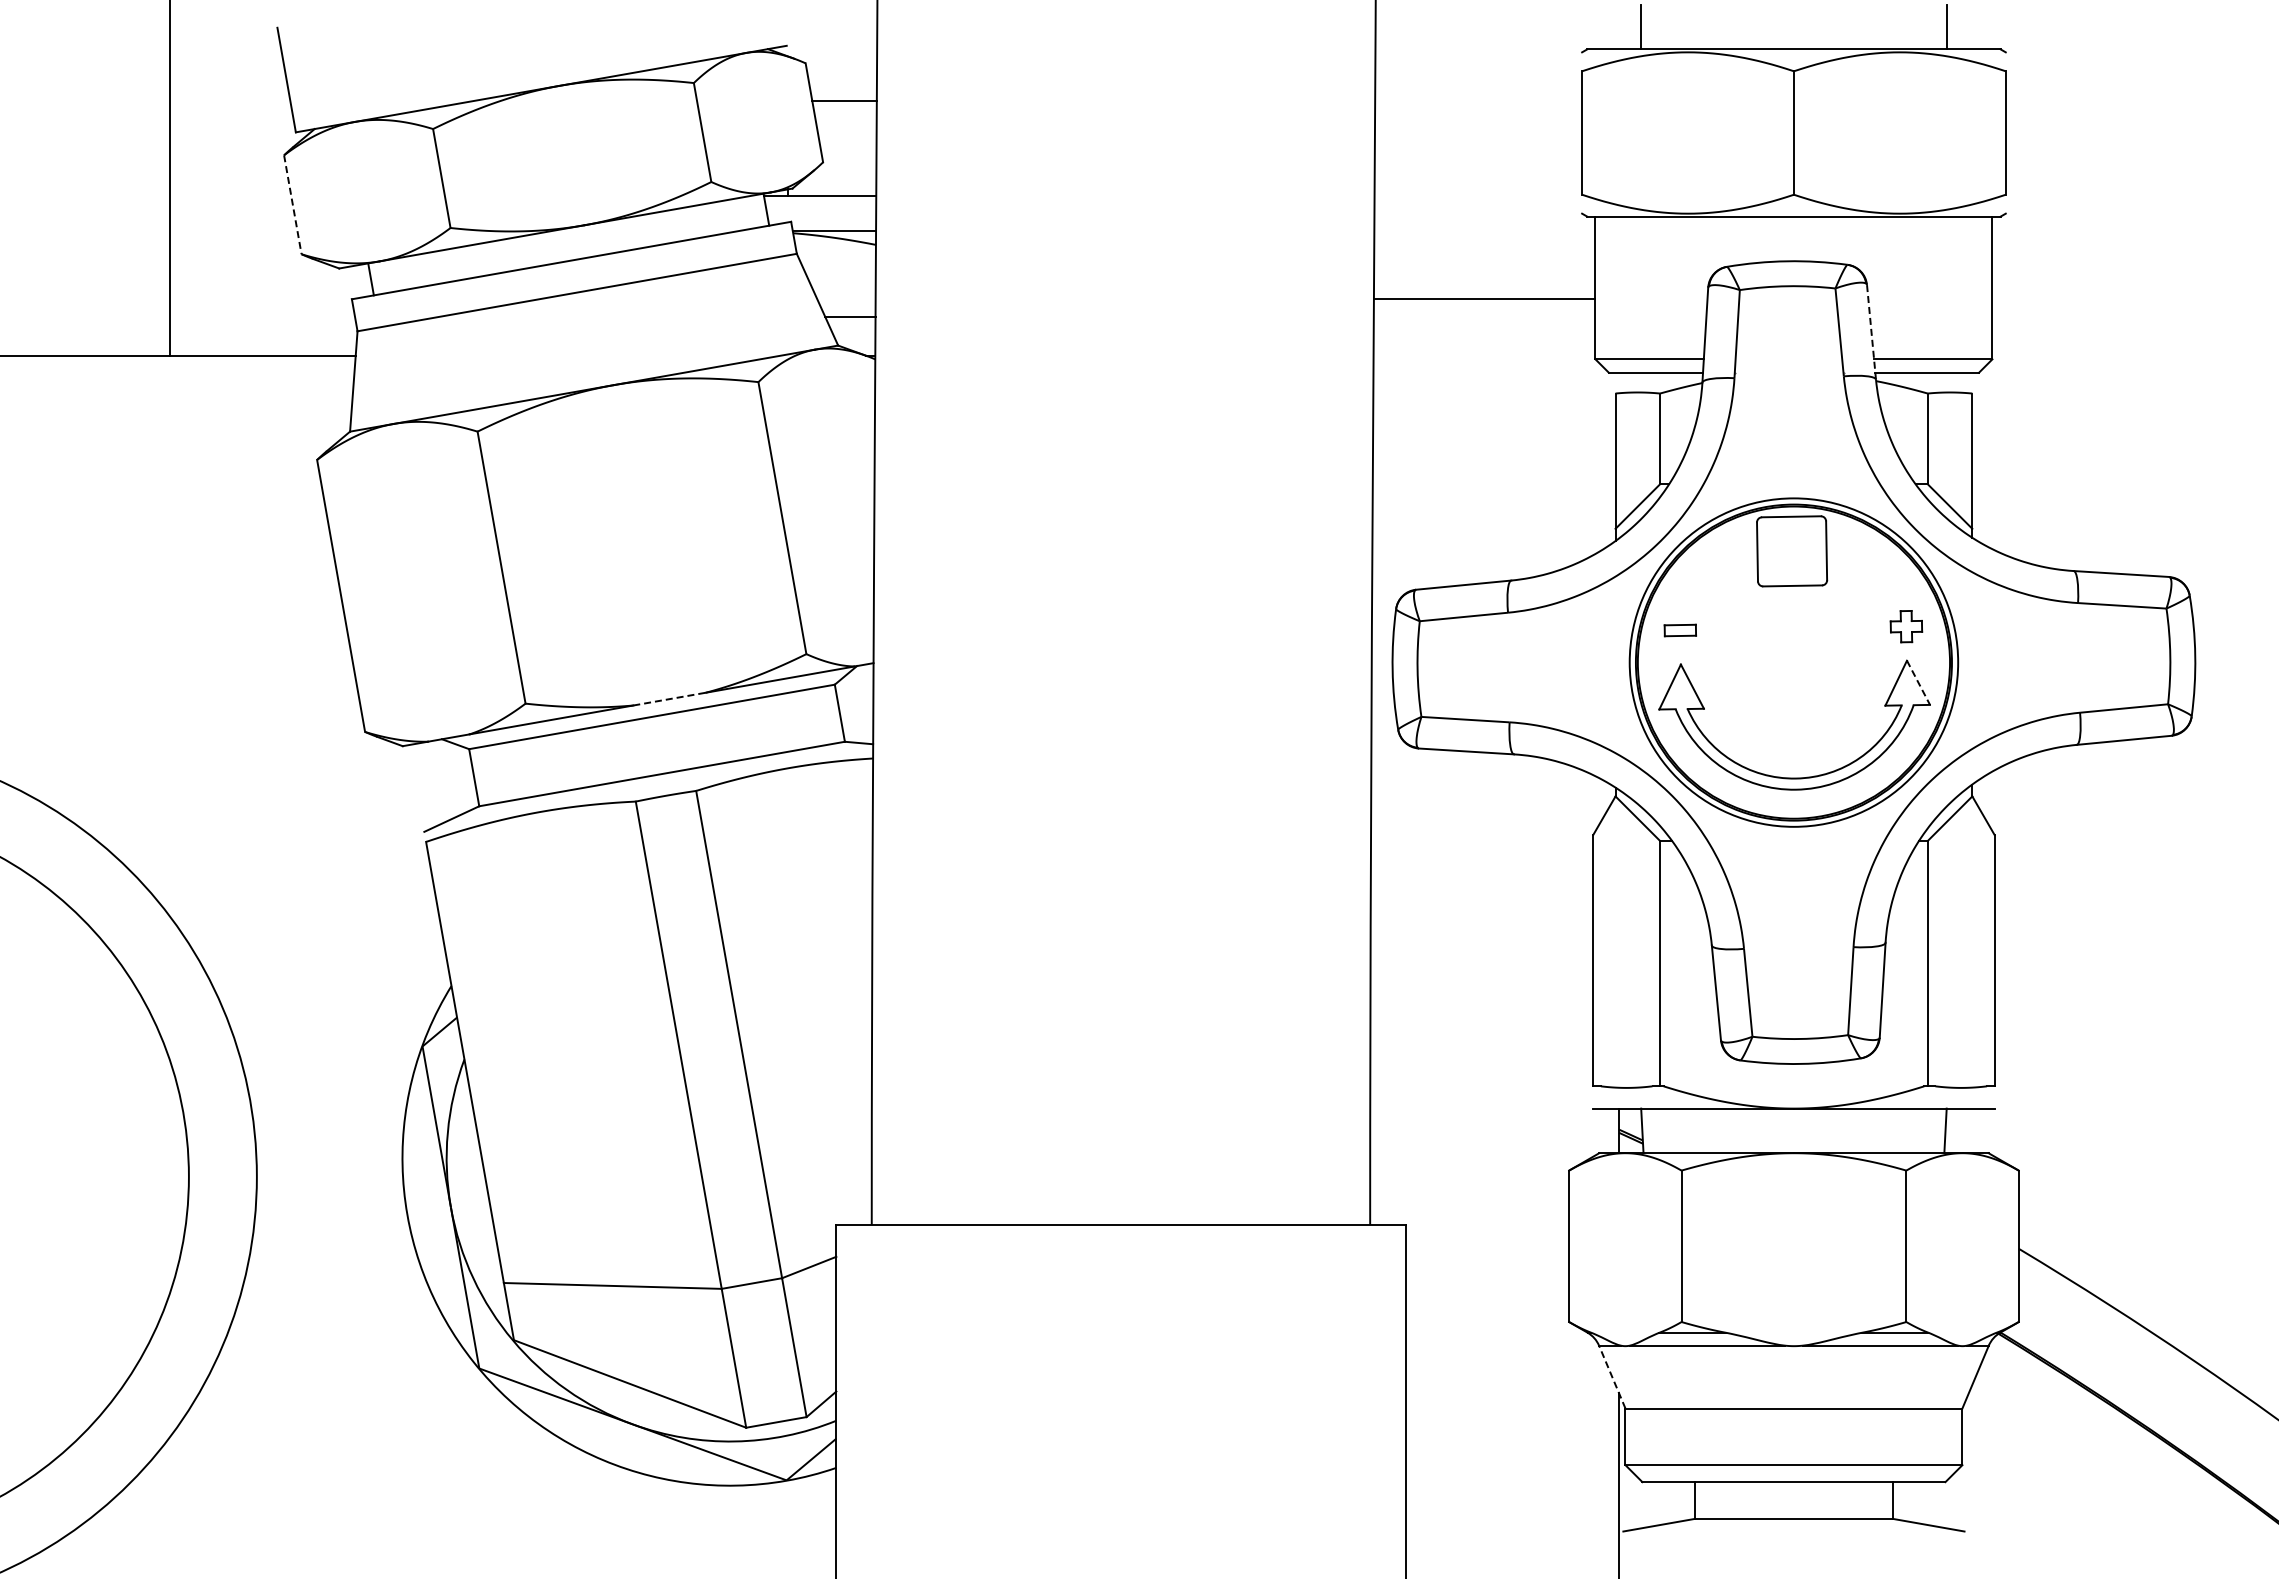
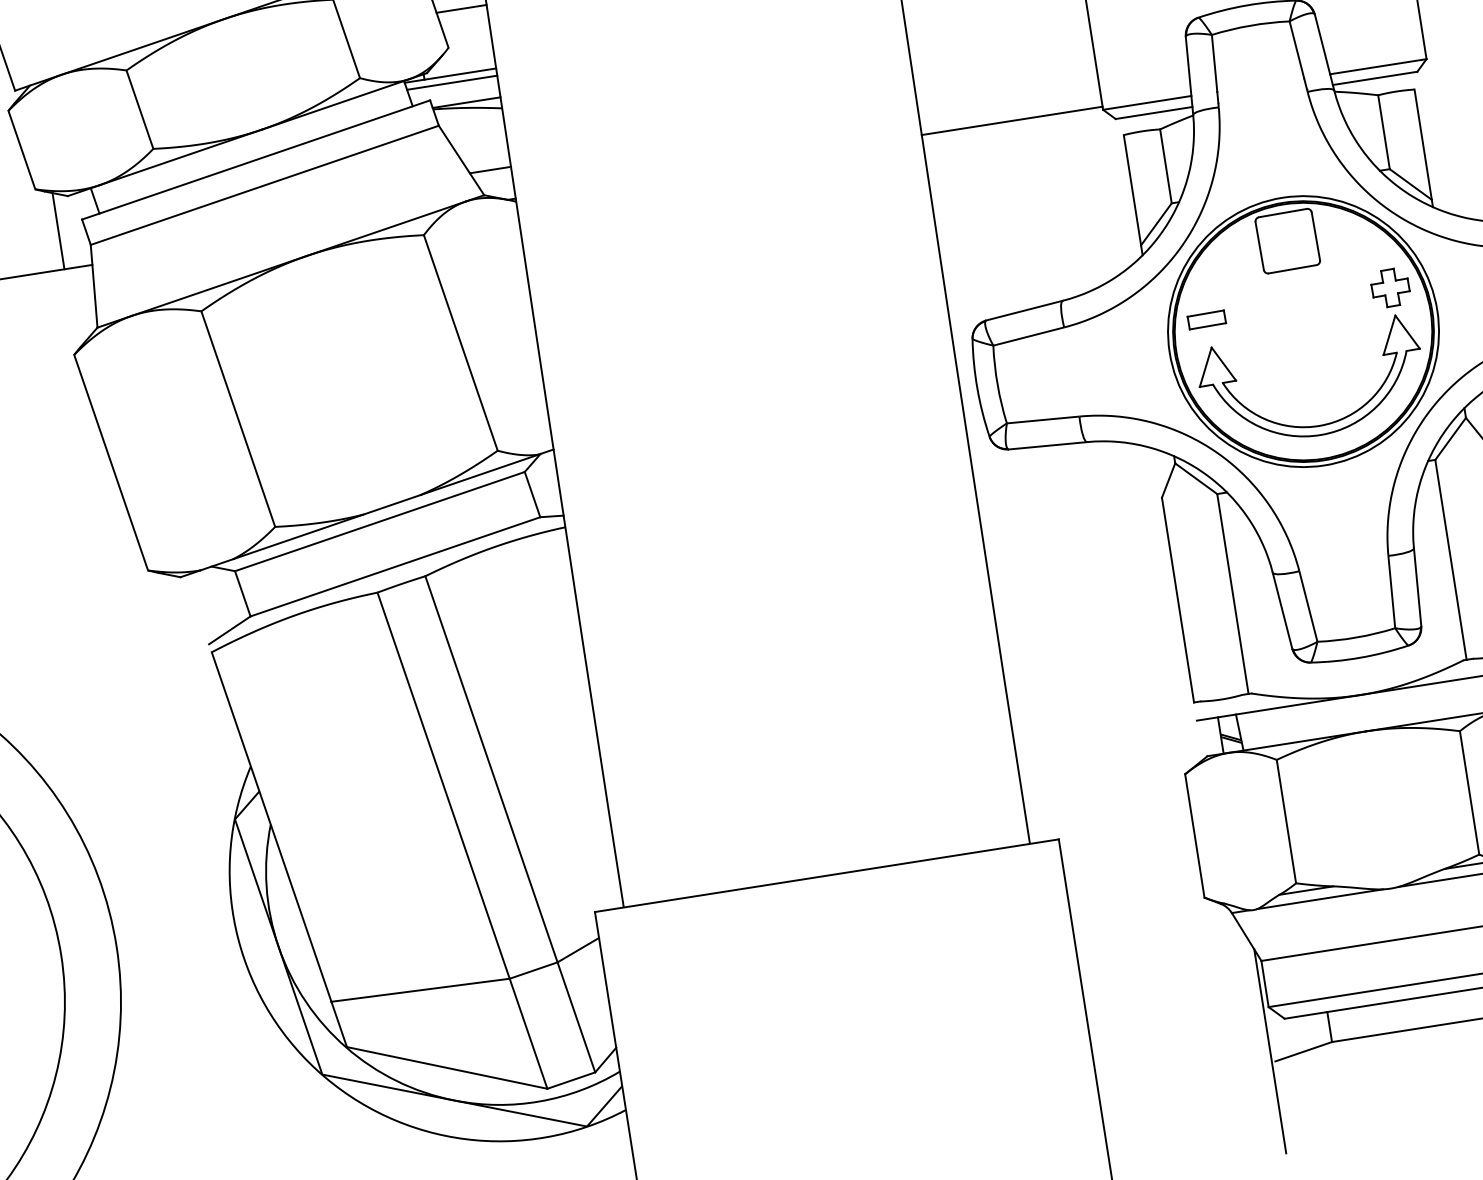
line: (845, 118) -> (461, 9), added
line: (820, 204) -> (451, 82), added
line: (292, 205) -> (21, 150), dashed -> solid
line: (1484, 298) -> (1012, 120), moved
line: (321, 308) -> (58, 230), added
line: (1871, 332) -> (1324, 52), dashed -> solid
part: (1906, 626) -> (1390, 287), size x1.43
part: (1680, 630) -> (1206, 319), size x1.43
line: (1918, 682) -> (1407, 331), dashed -> solid
line: (669, 699) -> (391, 505), dashed -> solid
line: (1612, 1376) -> (1246, 936), dashed -> solid

